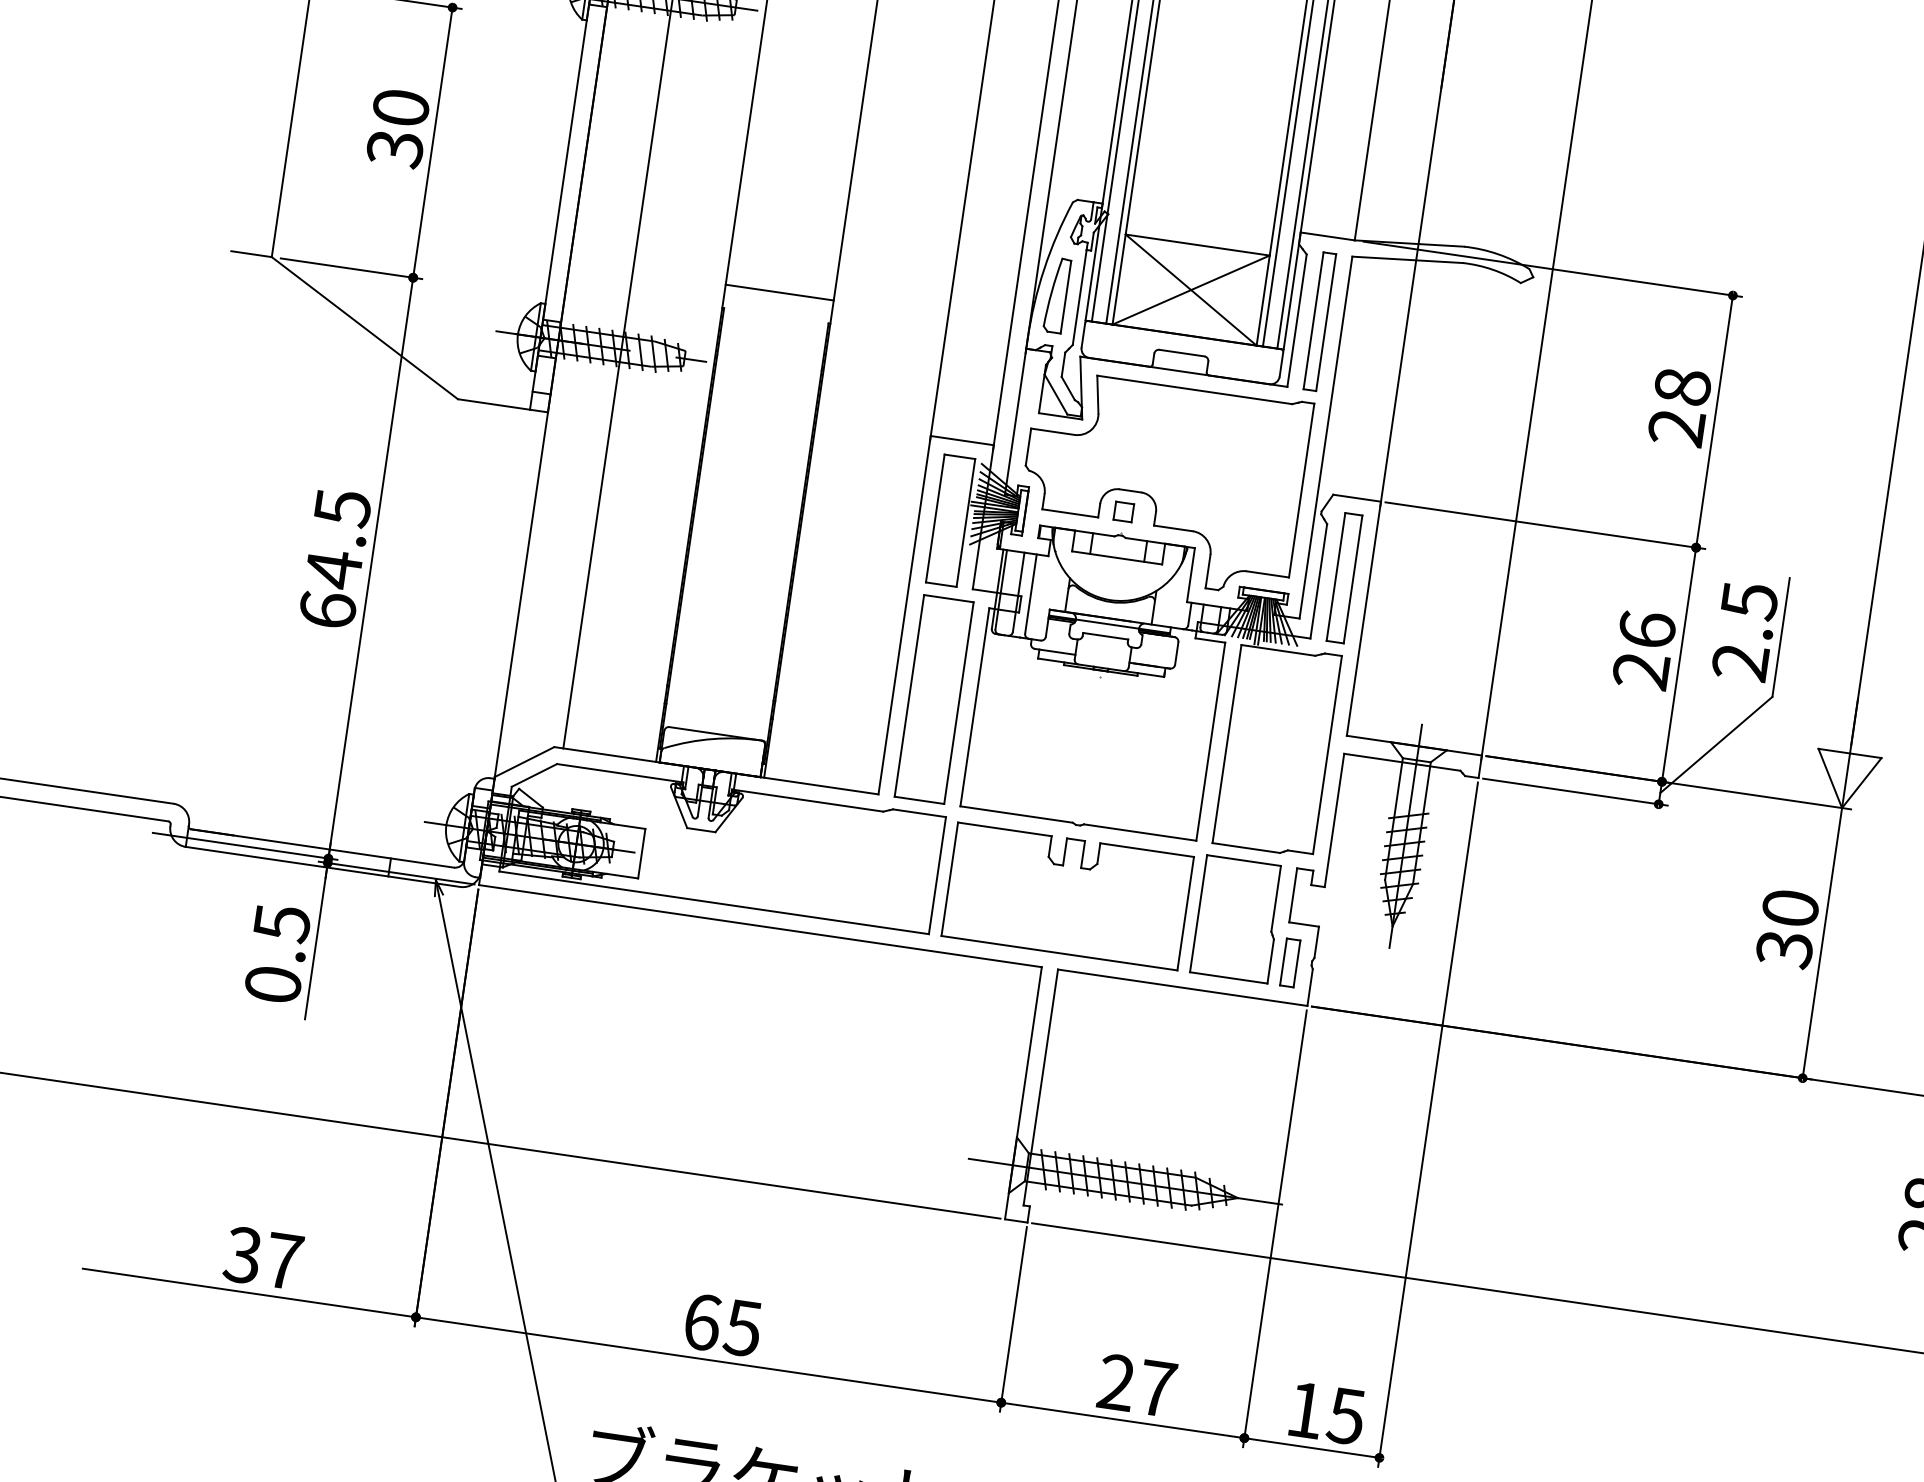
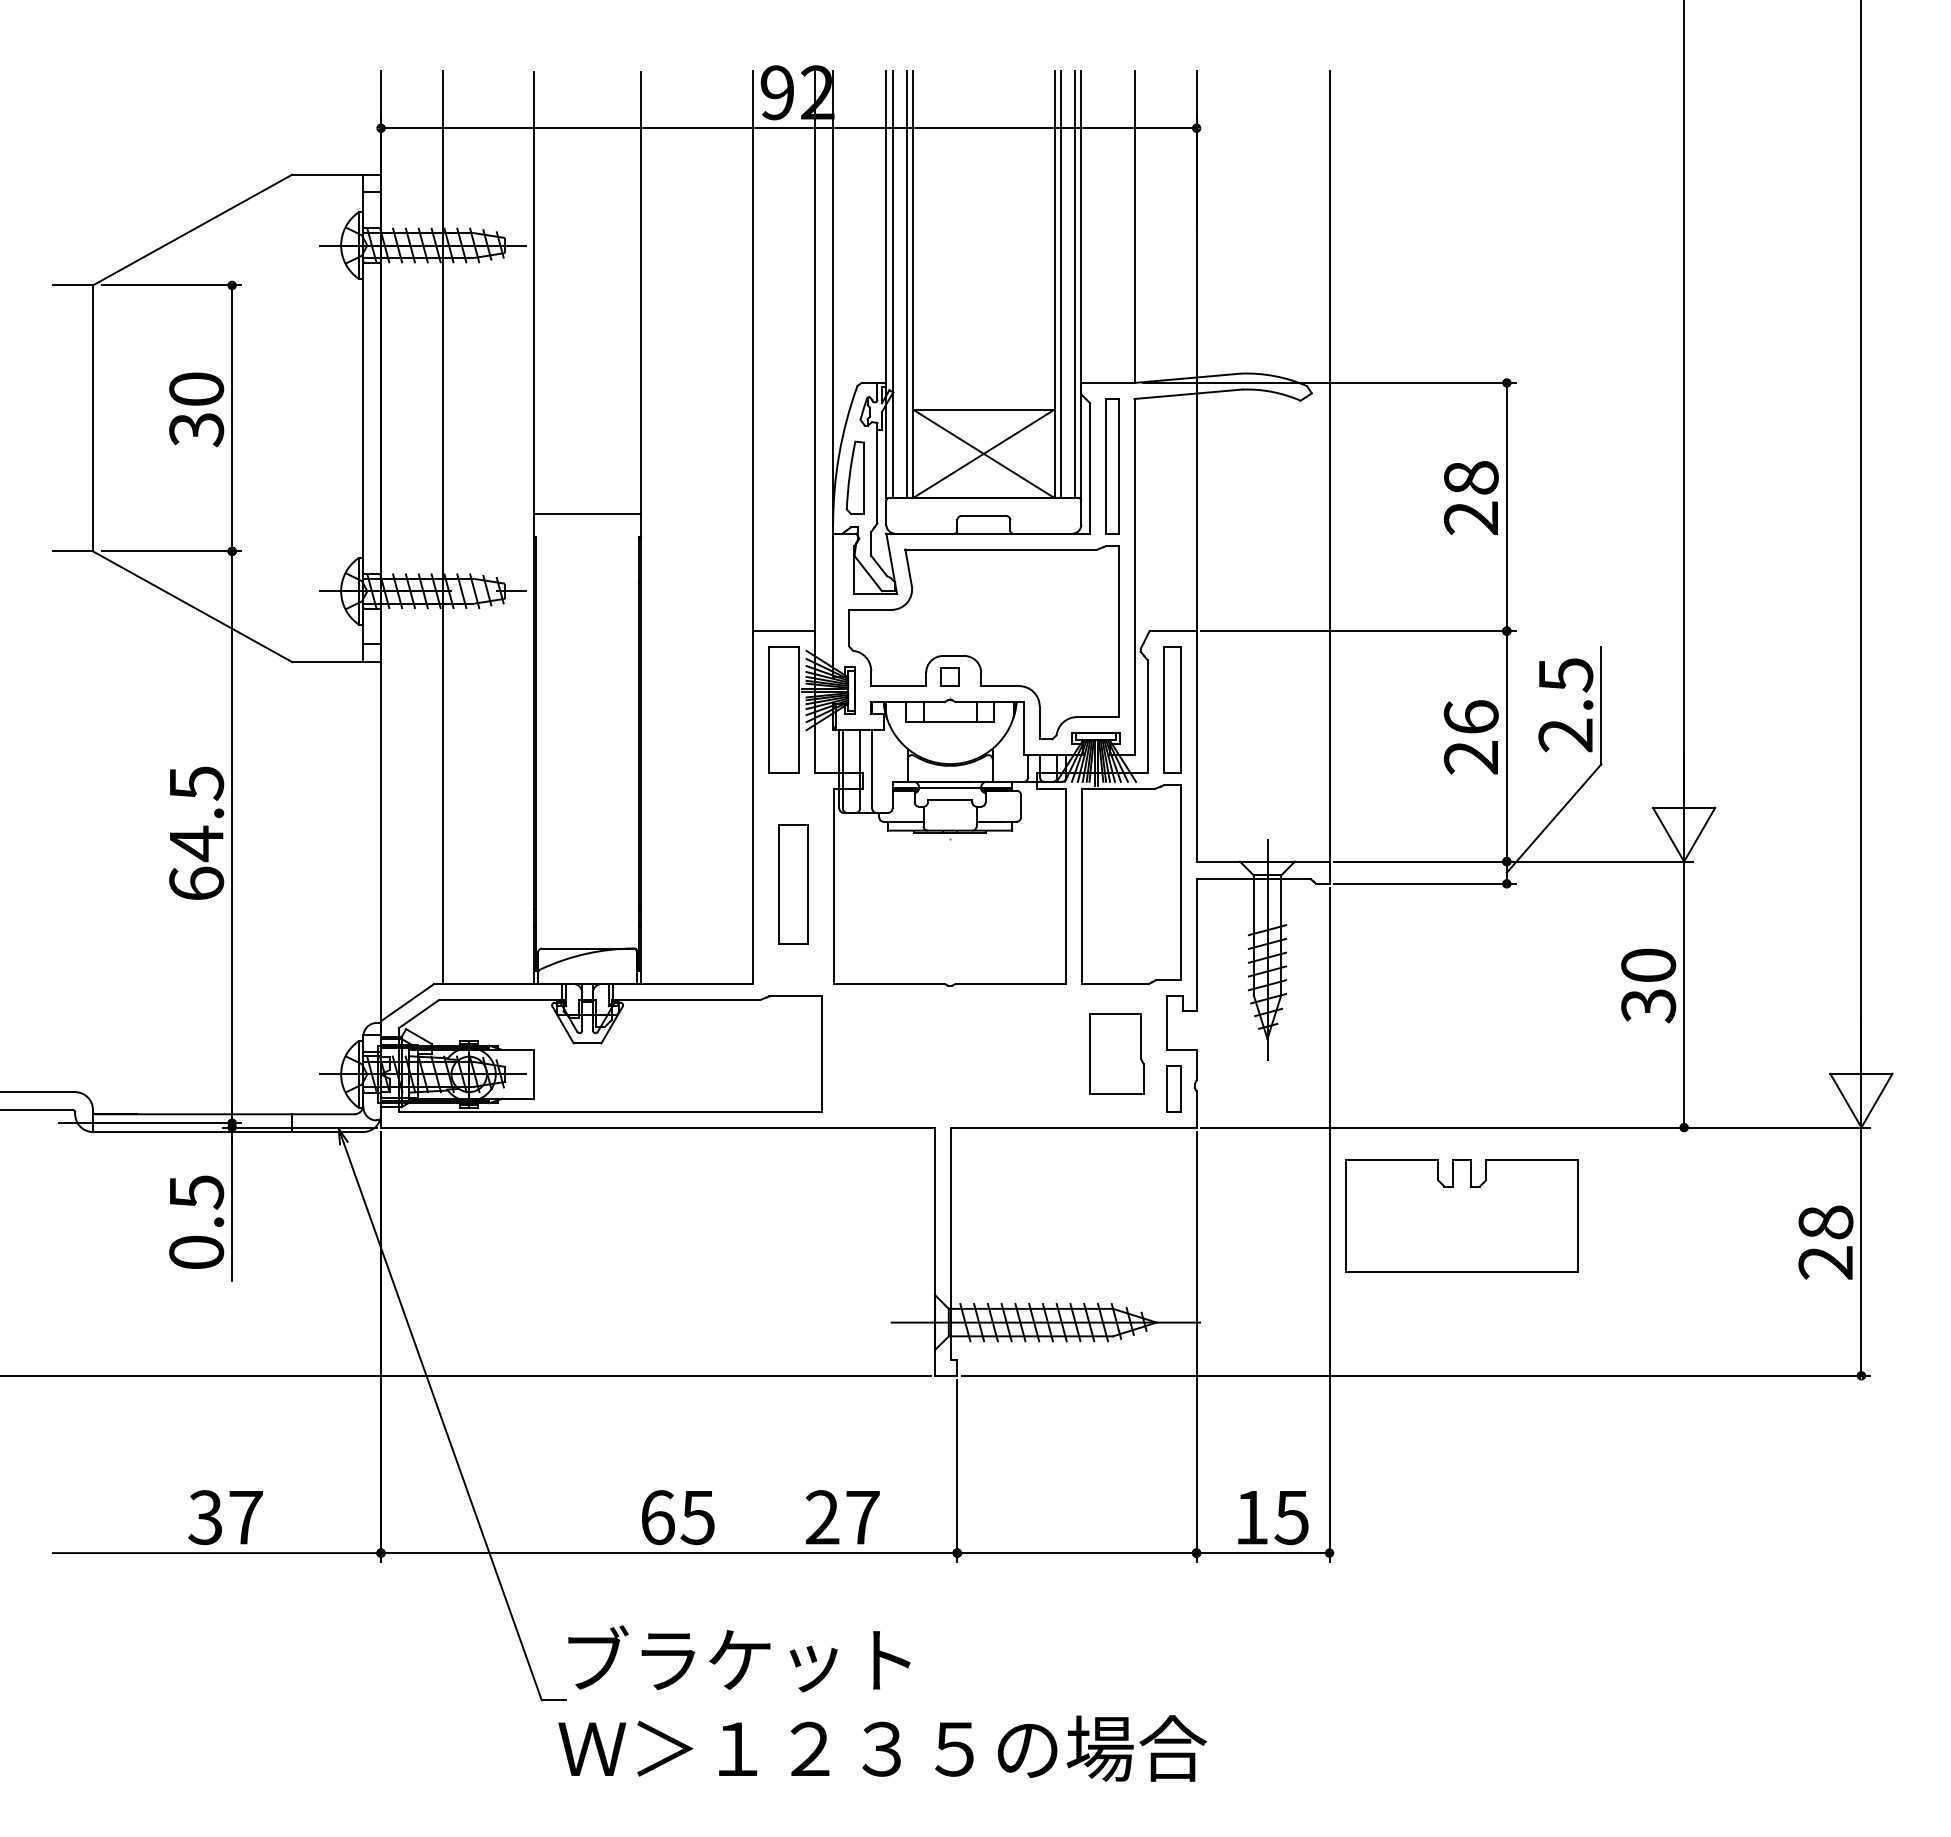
part: (934, 699) -> (793, 884), size x0.6
part: (1067, 896) -> (1461, 1215), moved
part: (1237, 918) -> (1116, 1053), size x0.7
text: (1136, 1385) -> (842, 1517), moved

